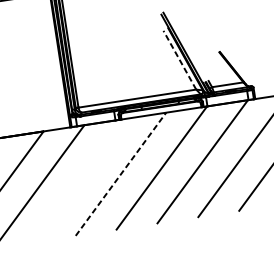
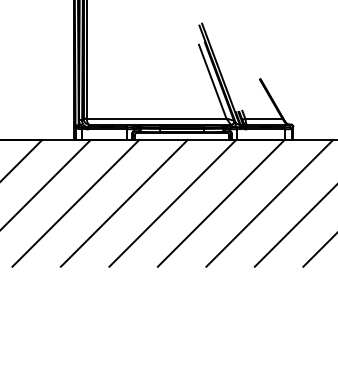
line: (179, 60) -> (212, 81), dashed -> solid
line: (121, 174) -> (124, 203), dashed -> solid
line: (79, 180) -> (75, 203), added

